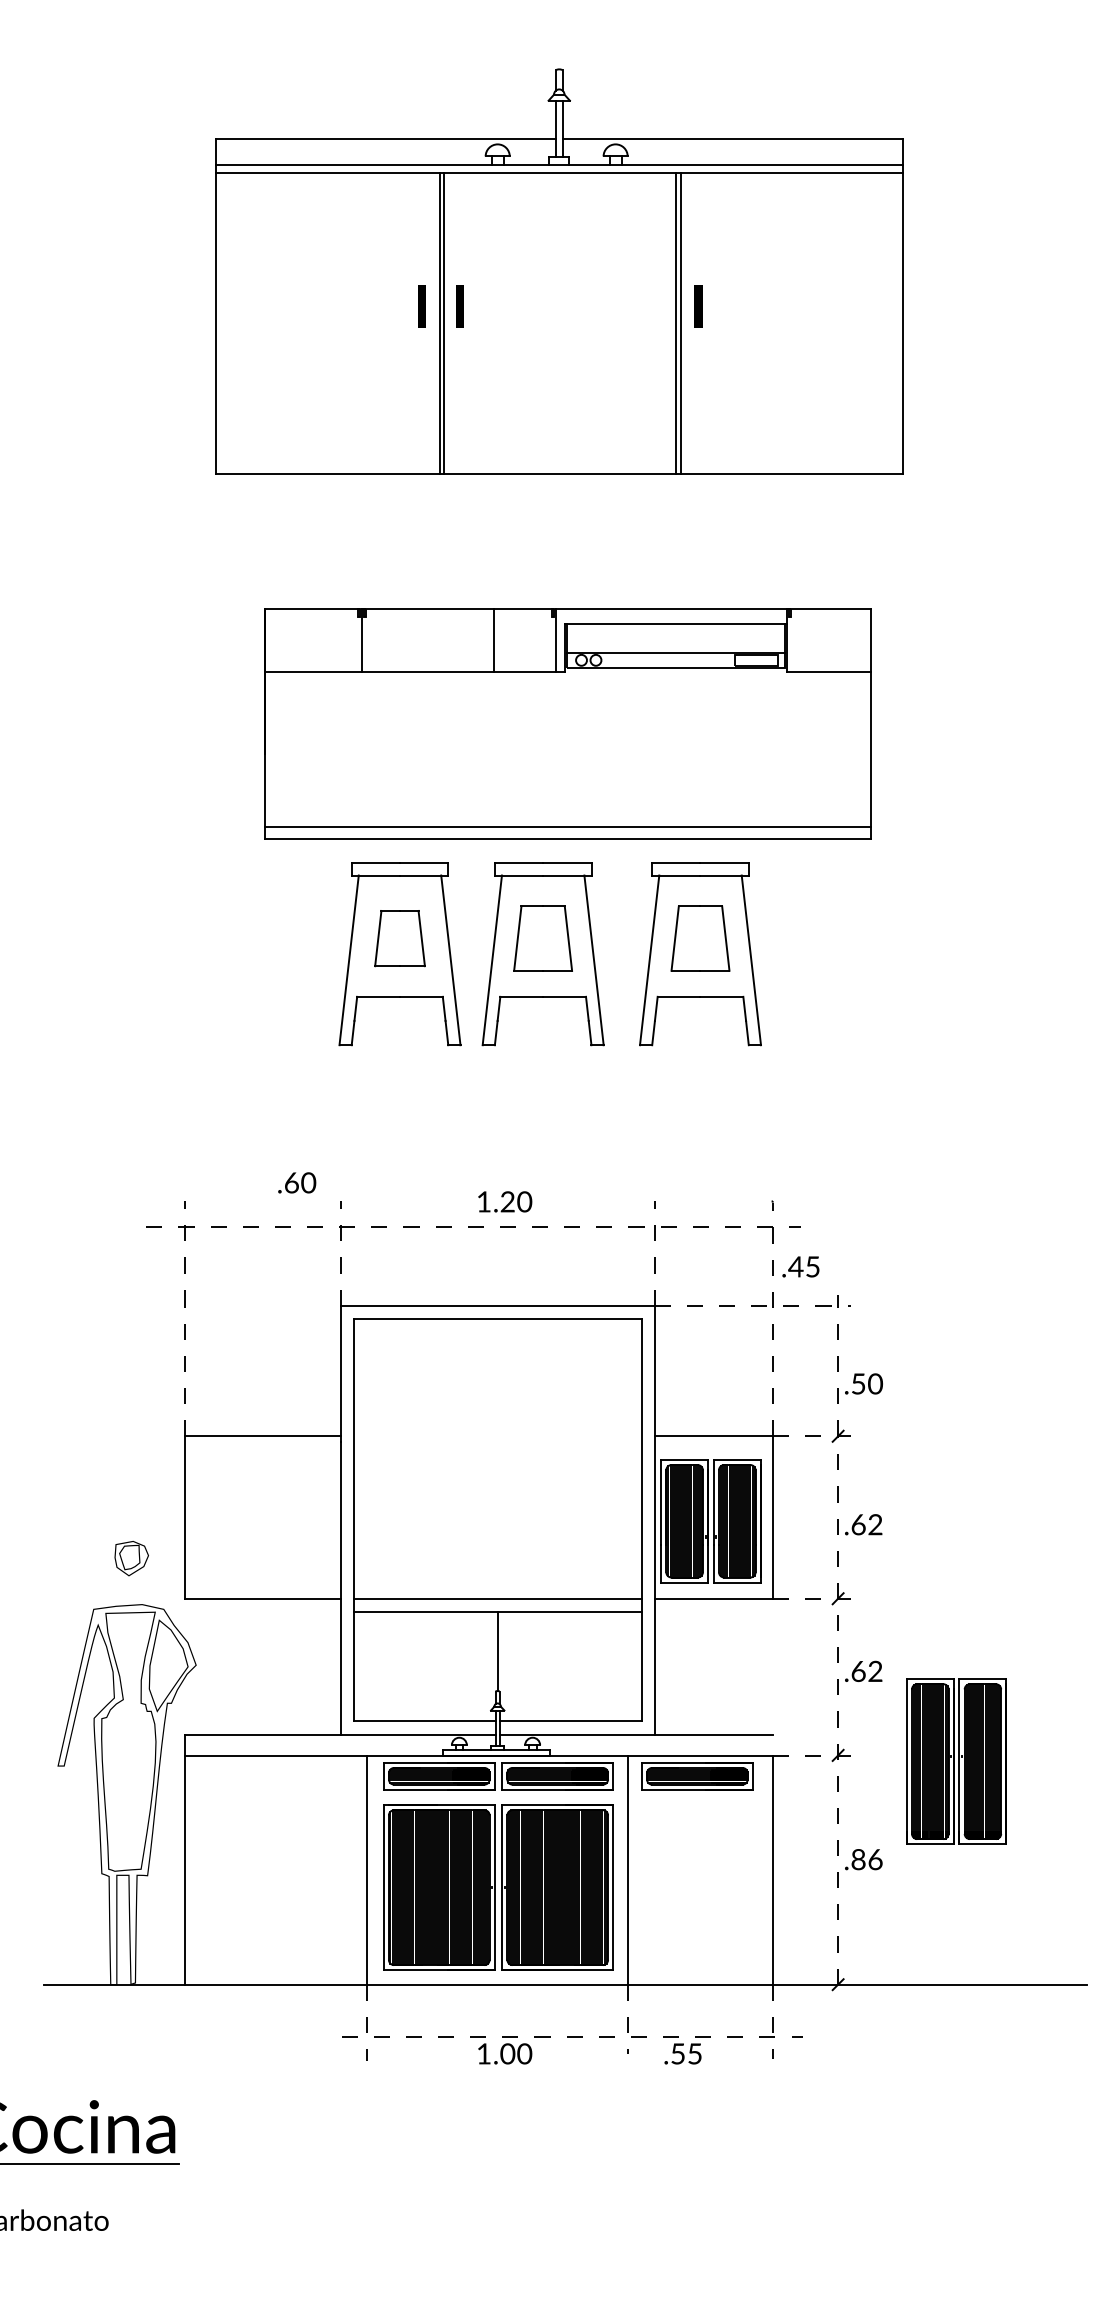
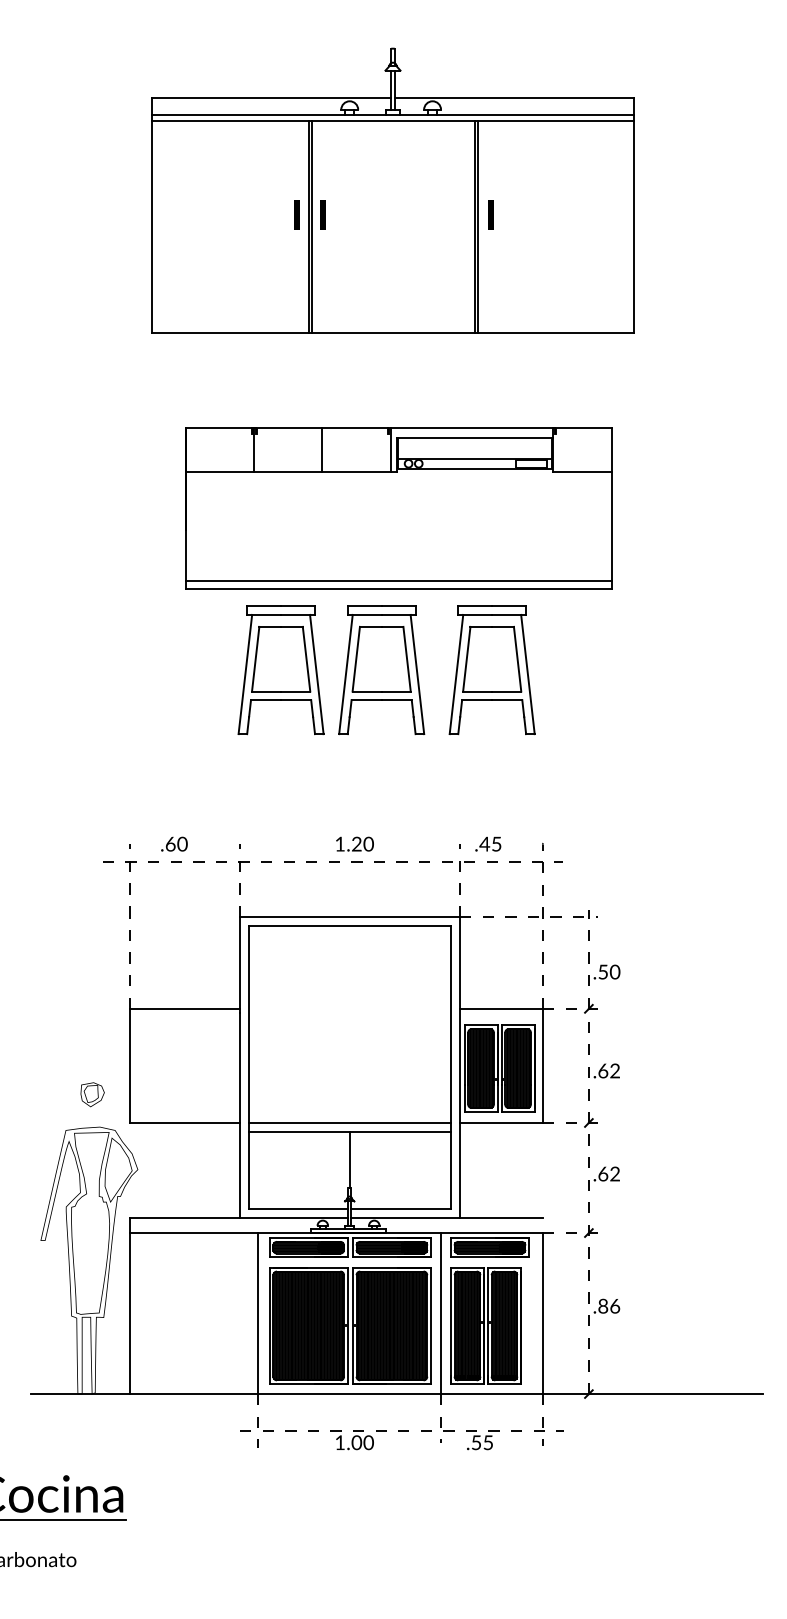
line: (493, 640) -> (322, 449), moved
part: (399, 938) -> (280, 659), size x1.67
part: (542, 938) -> (381, 659), size x1.43
part: (700, 938) -> (492, 659), size x1.43
text: (297, 1182) -> (174, 843), moved
text: (800, 1266) -> (487, 843), moved
part: (956, 1761) -> (485, 1325), moved

